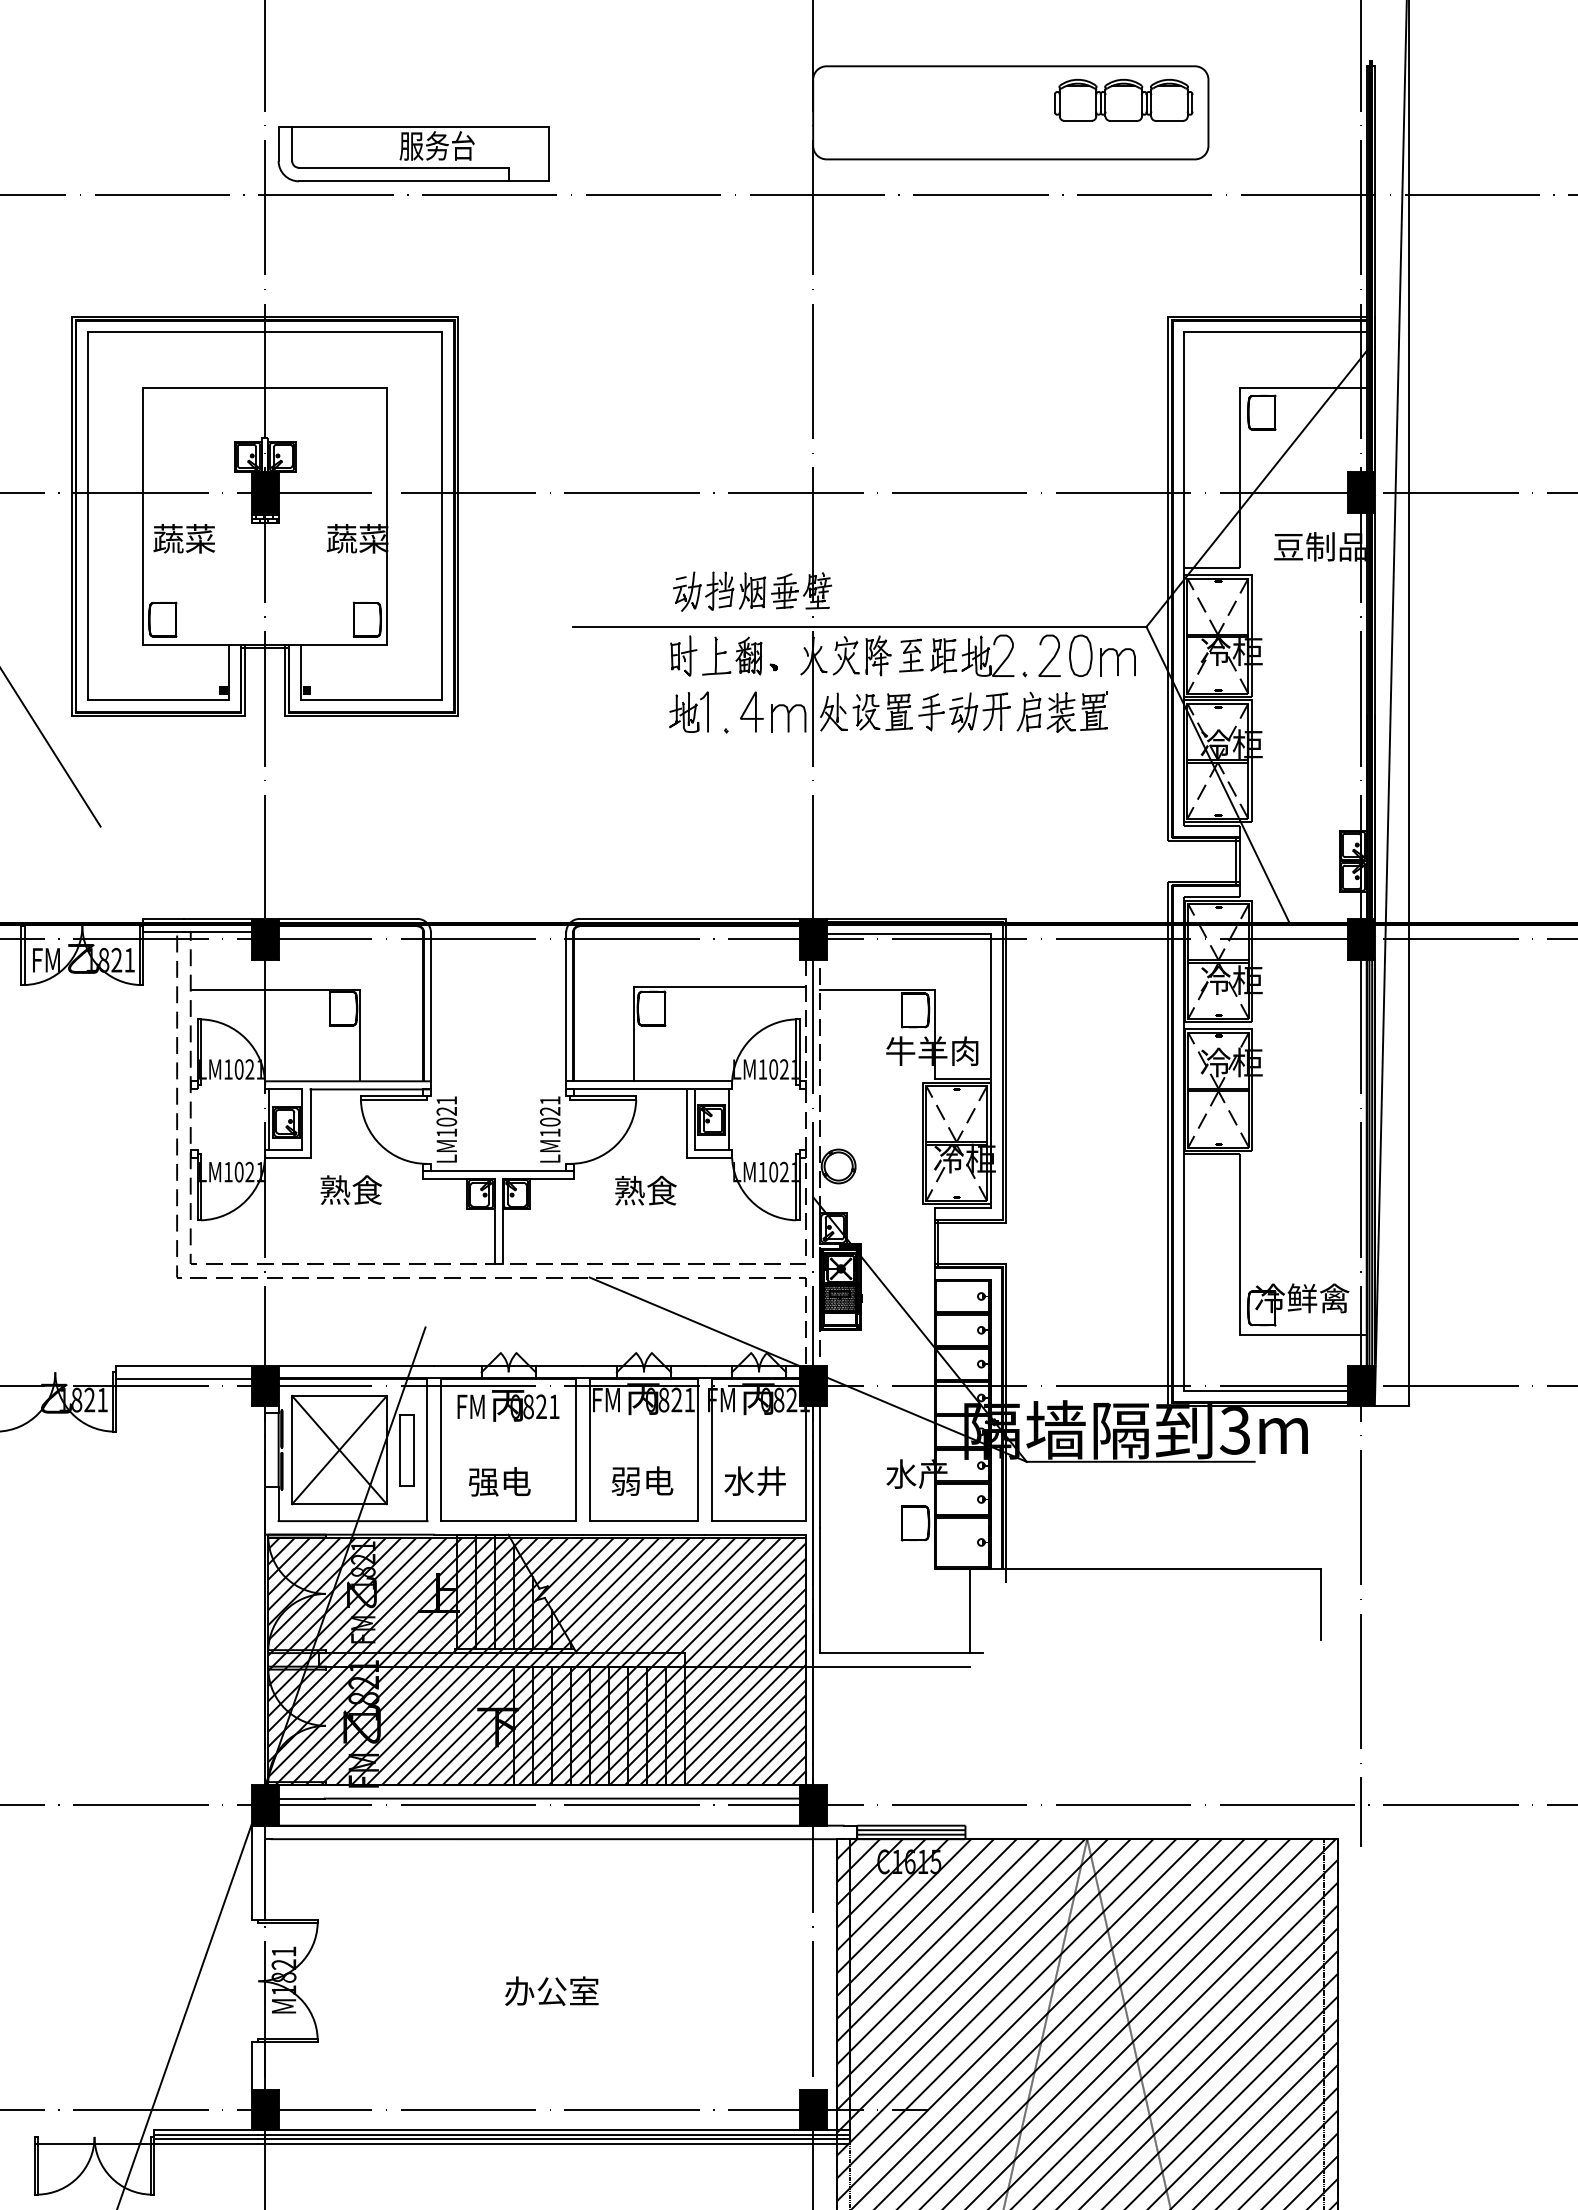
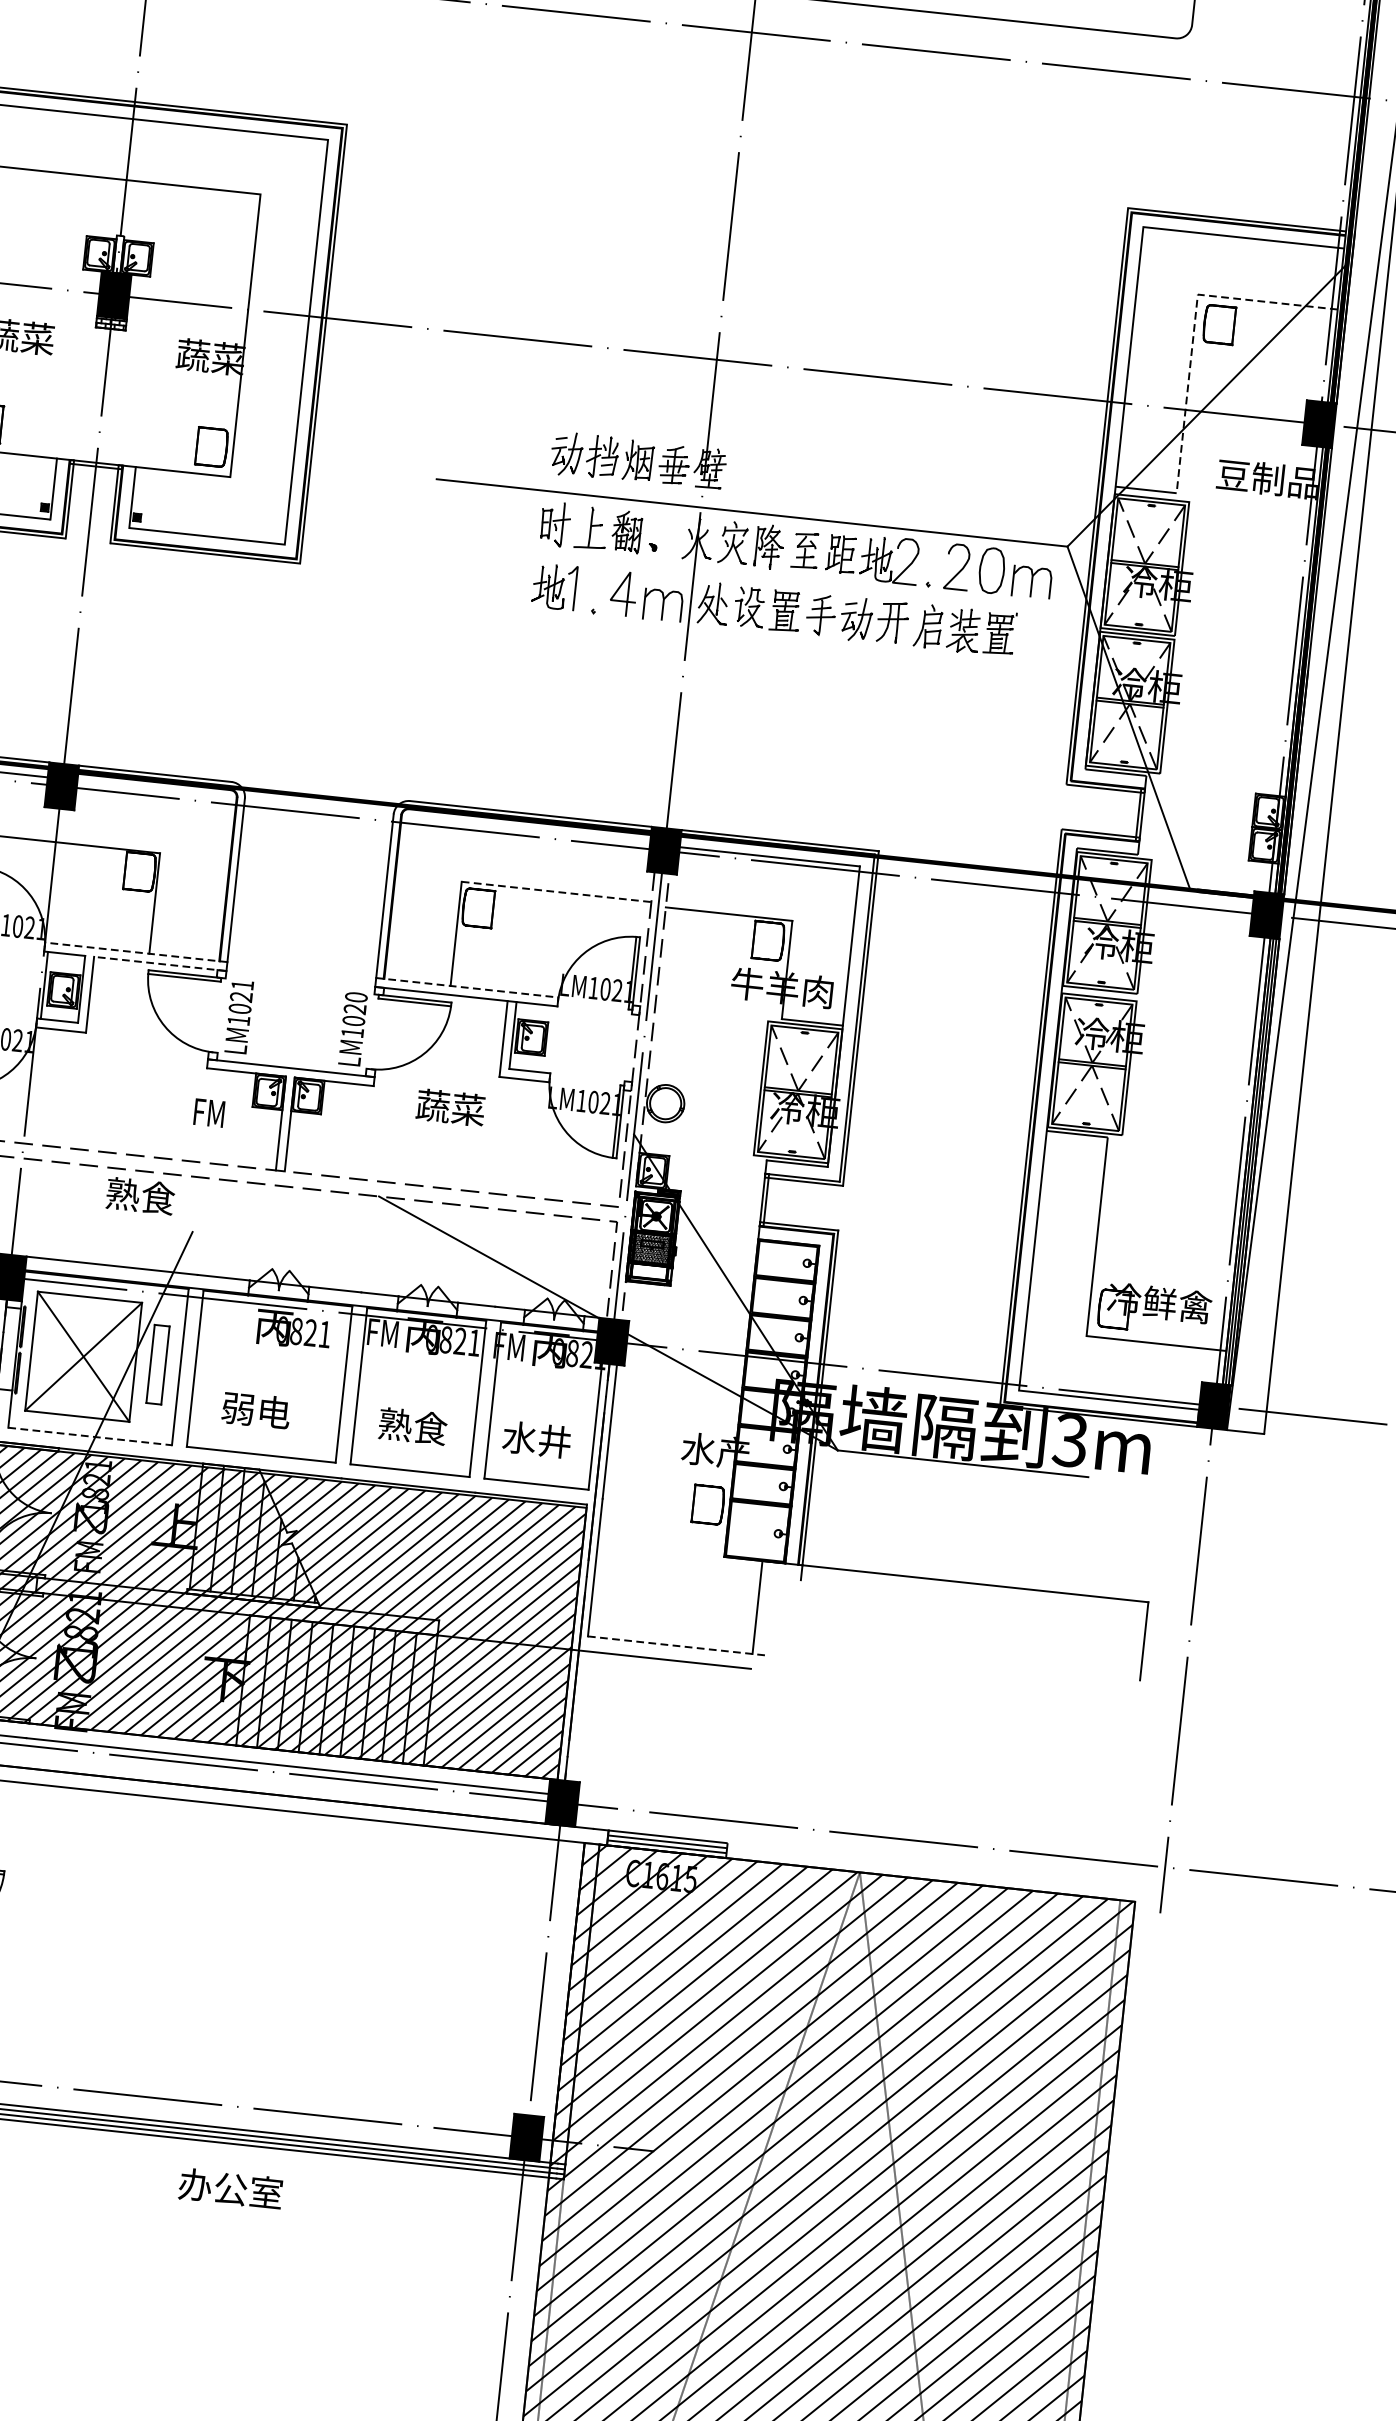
line: (1239, 413) -> (1194, 322), solid -> dashed
line: (720, 986) -> (556, 891), solid -> dashed
line: (348, 1081) -> (136, 952), solid -> dashed
line: (649, 1081) -> (467, 987), solid -> dashed
line: (370, 1089) -> (160, 964), solid -> dashed
text: (550, 1100) -> (356, 997), LM1021 -> LM1020
line: (728, 1119) -> (550, 1039), removed
text: (350, 1189) -> (139, 1195), moved
text: (645, 1190) -> (450, 1107), 熟食 -> 蔬菜
text: (470, 1406) -> (208, 1112), moved
text: (642, 1480) -> (413, 1425), 弱电 -> 熟食
text: (483, 1482) -> (238, 1409), 强电 -> 弱电
line: (353, 1521) -> (90, 1436), solid -> dashed
line: (901, 1653) -> (677, 1646), solid -> dashed
text: (551, 1990) -> (230, 2187), moved

